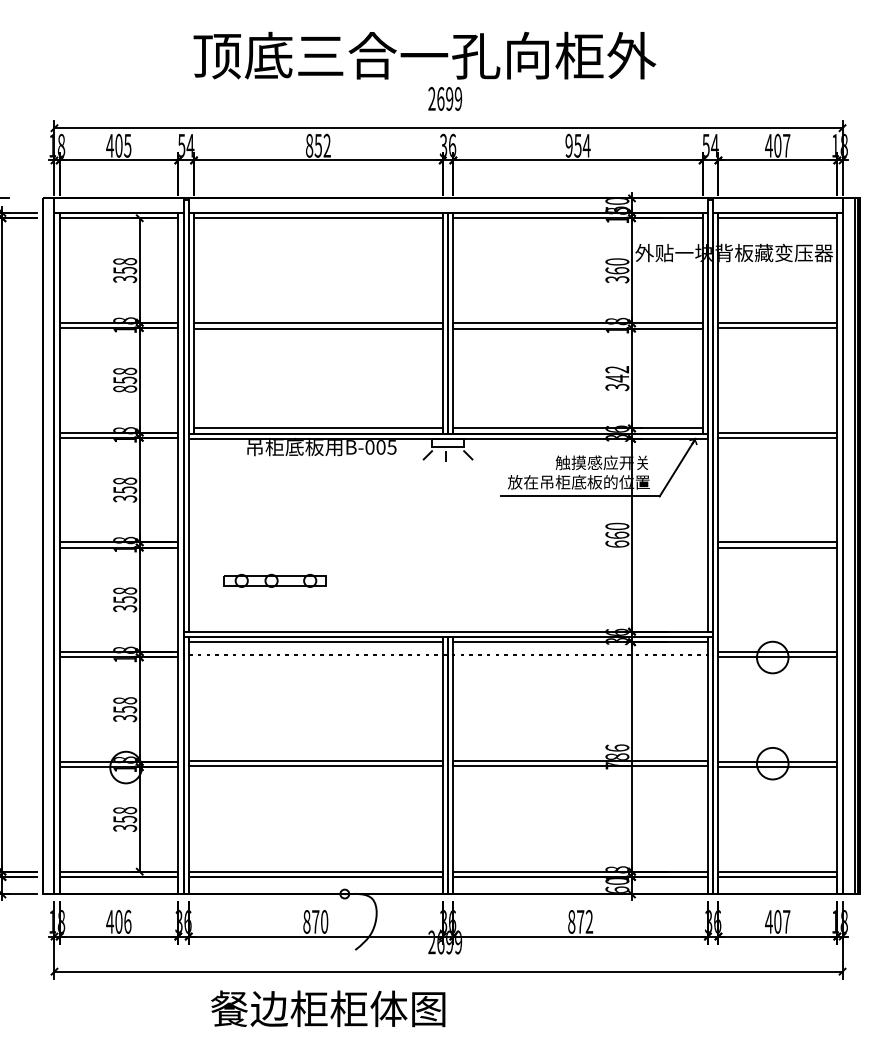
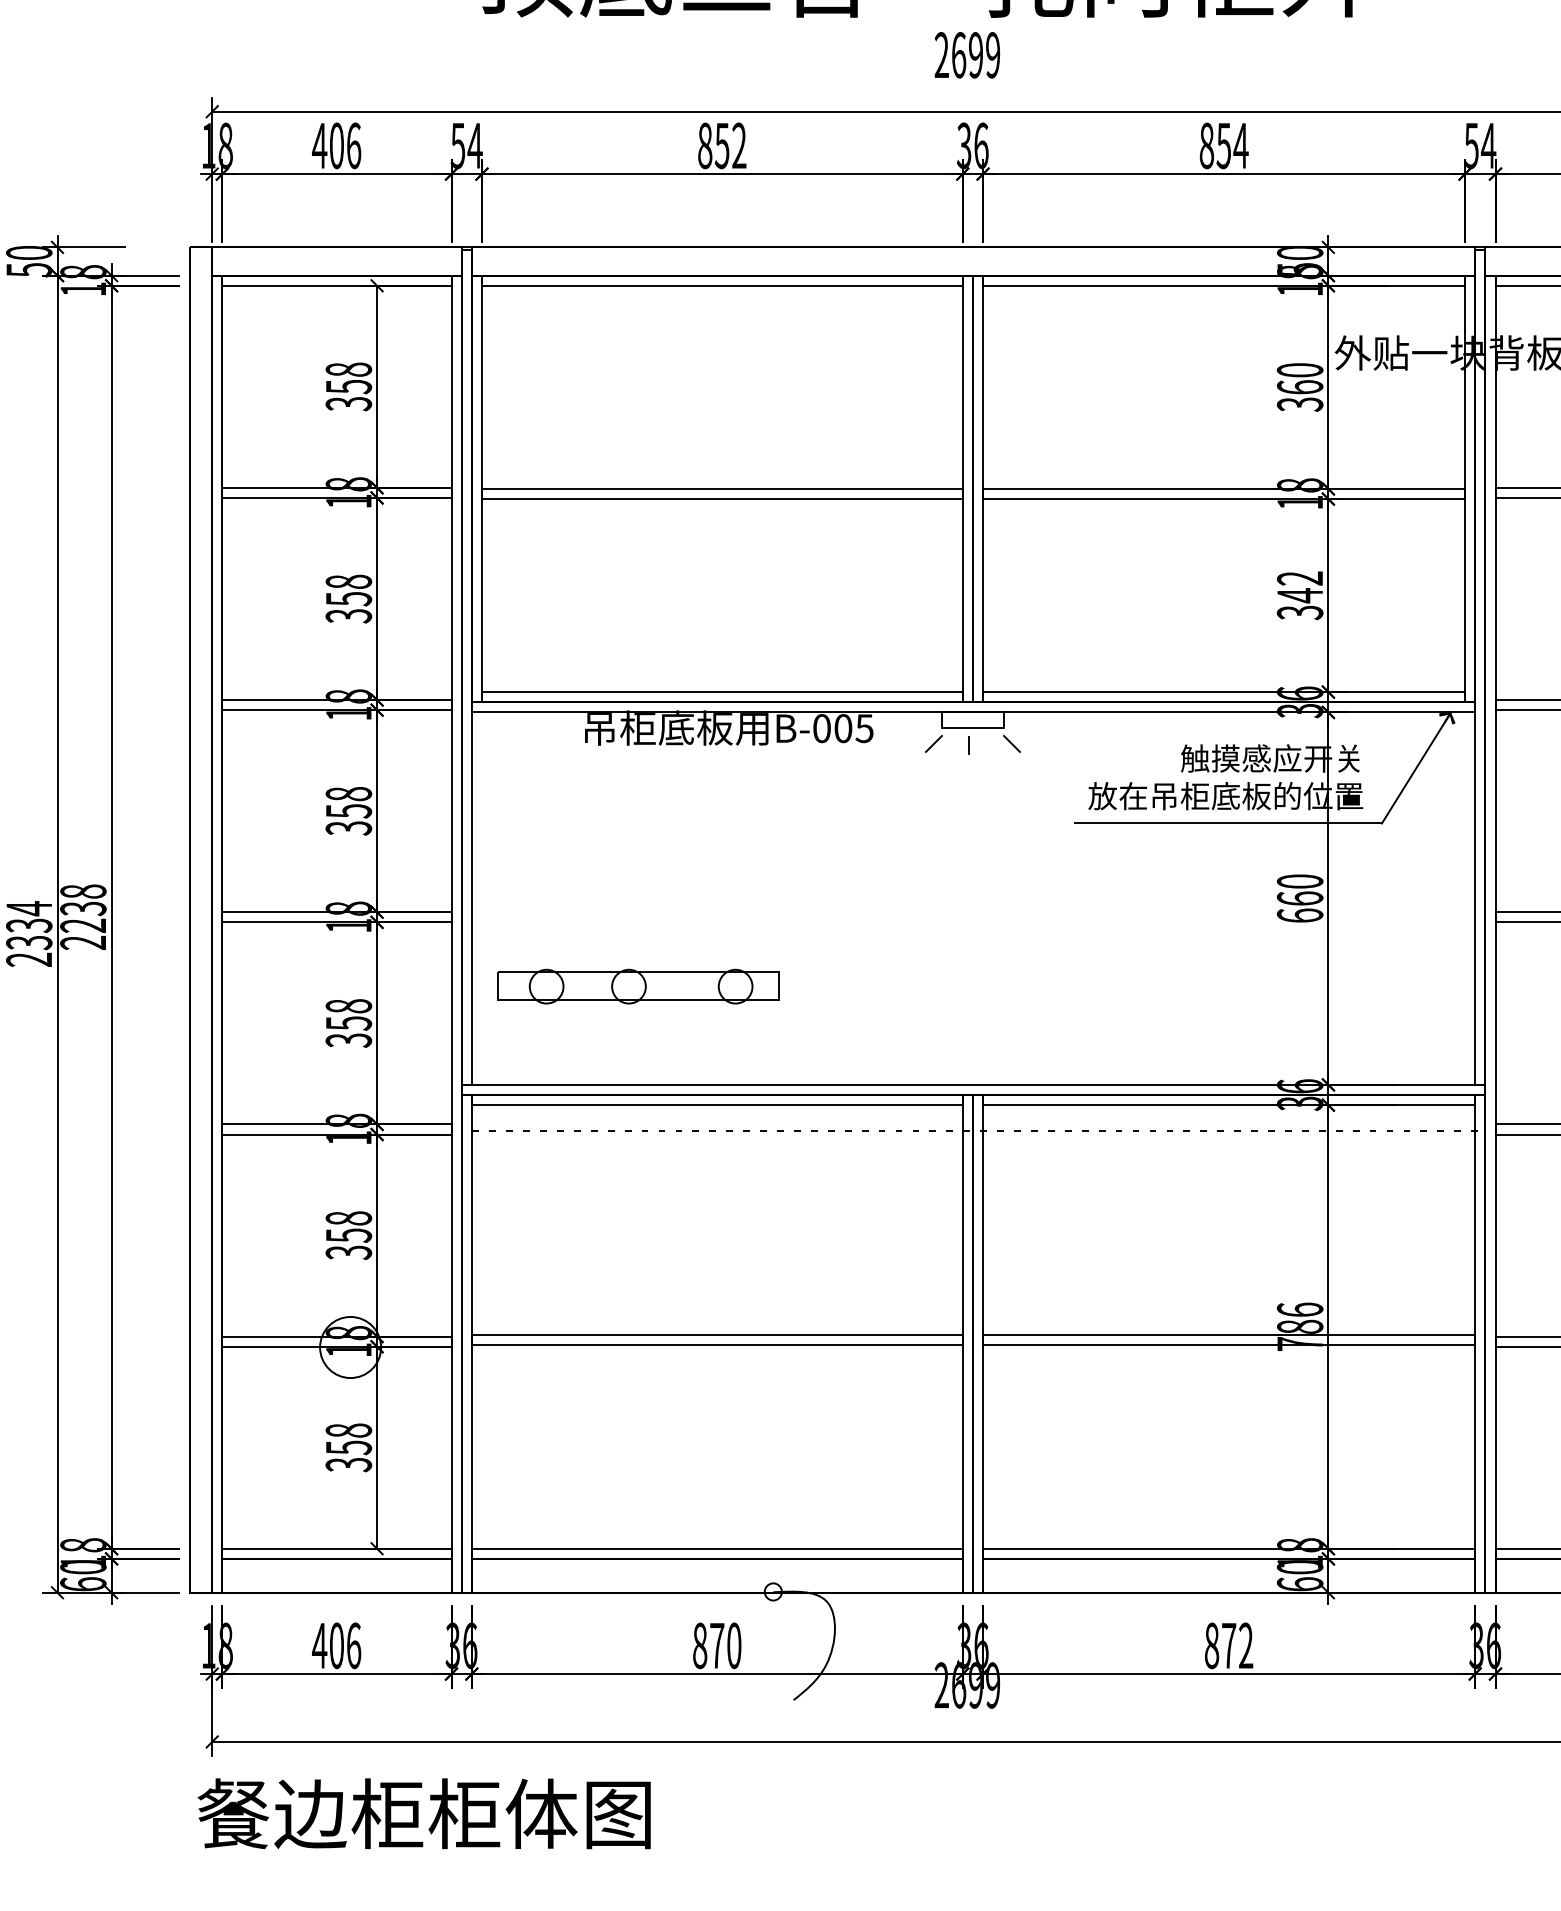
text: (127, 145) -> (353, 145), 405 -> 406
text: (568, 145) -> (1205, 145), 954 -> 854
text: (124, 388) -> (347, 614), 858 -> 358
part: (274, 580) -> (637, 985), size x1.43
text: (328, 1008) -> (424, 1813), moved

